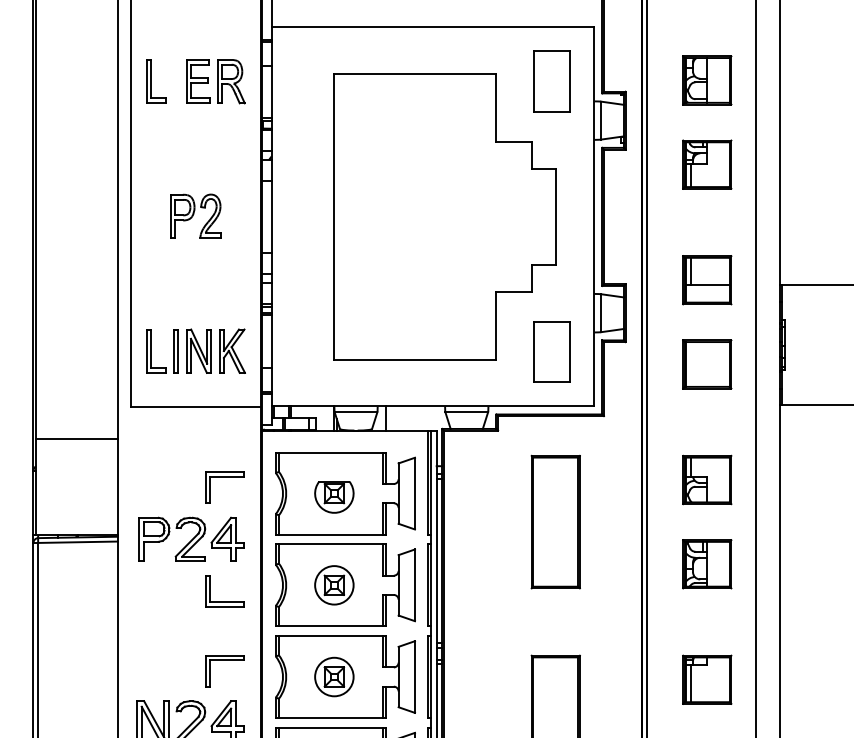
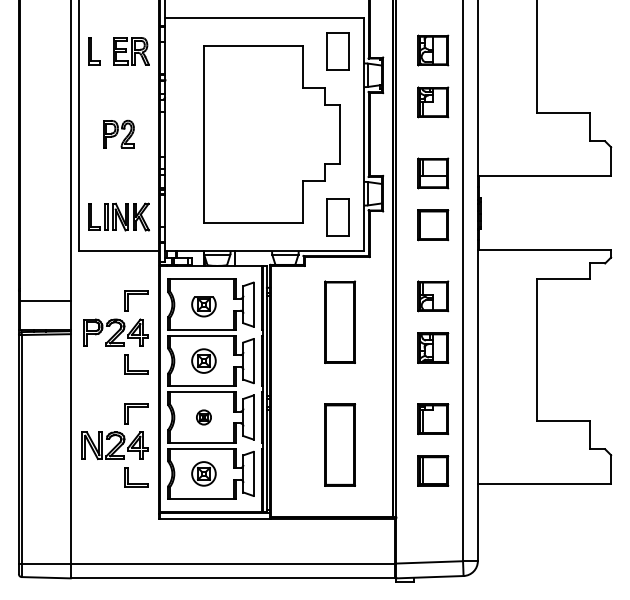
line: (76, 439) -> (45, 301), moved
part: (333, 677) -> (203, 417), size x0.6

